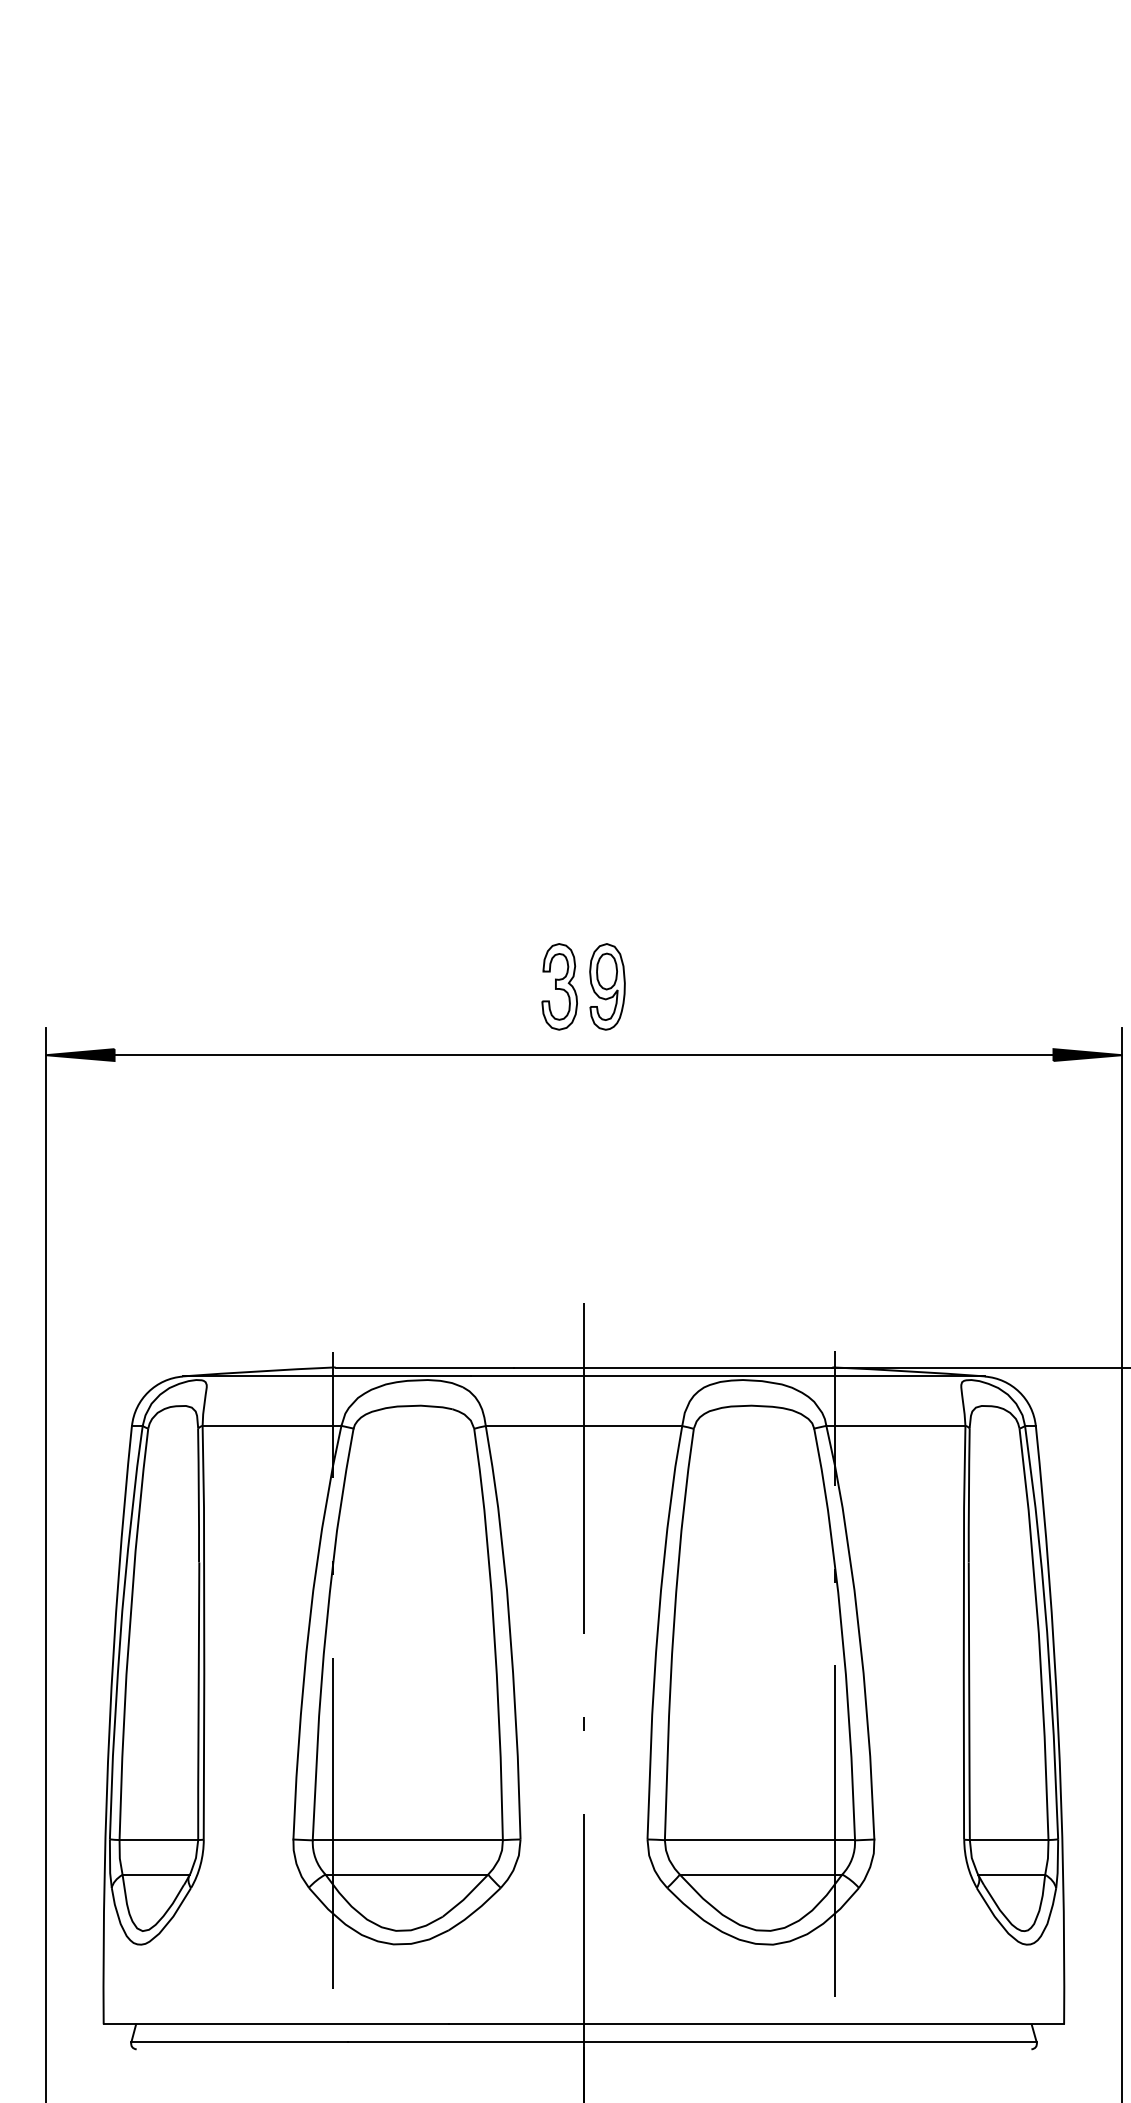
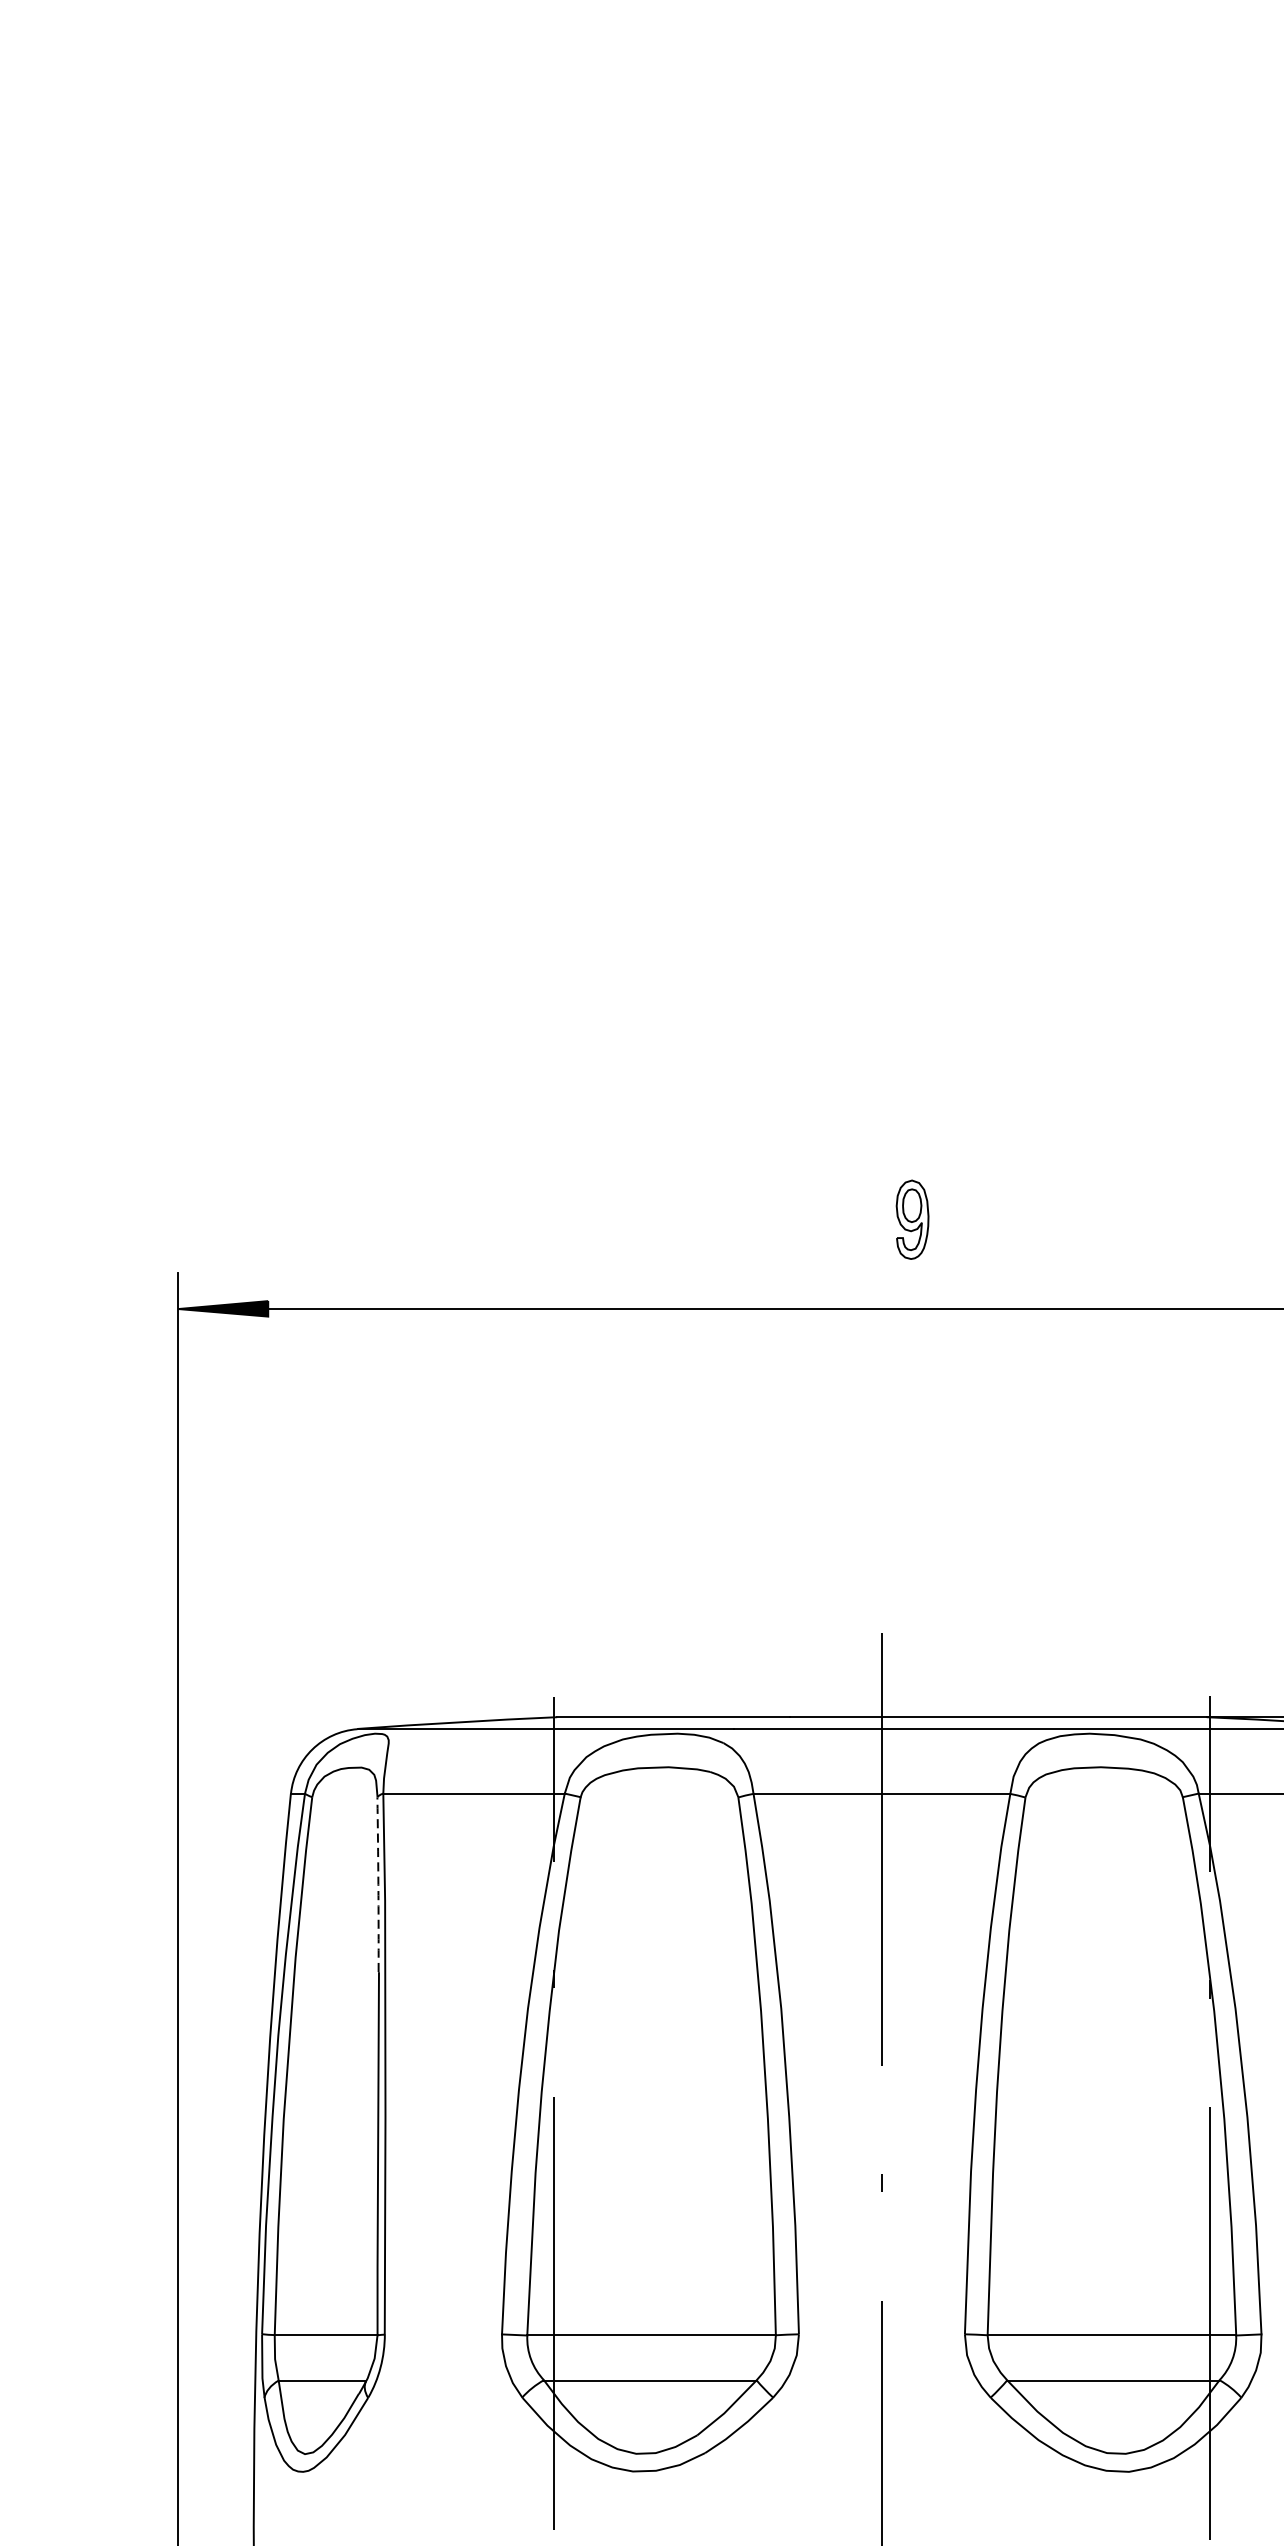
part: (559, 986) -> (849, 1219), removed
part: (607, 986) -> (912, 1219), size x0.7
arc: (198, 1495) -> (377, 1884), solid -> dashed

